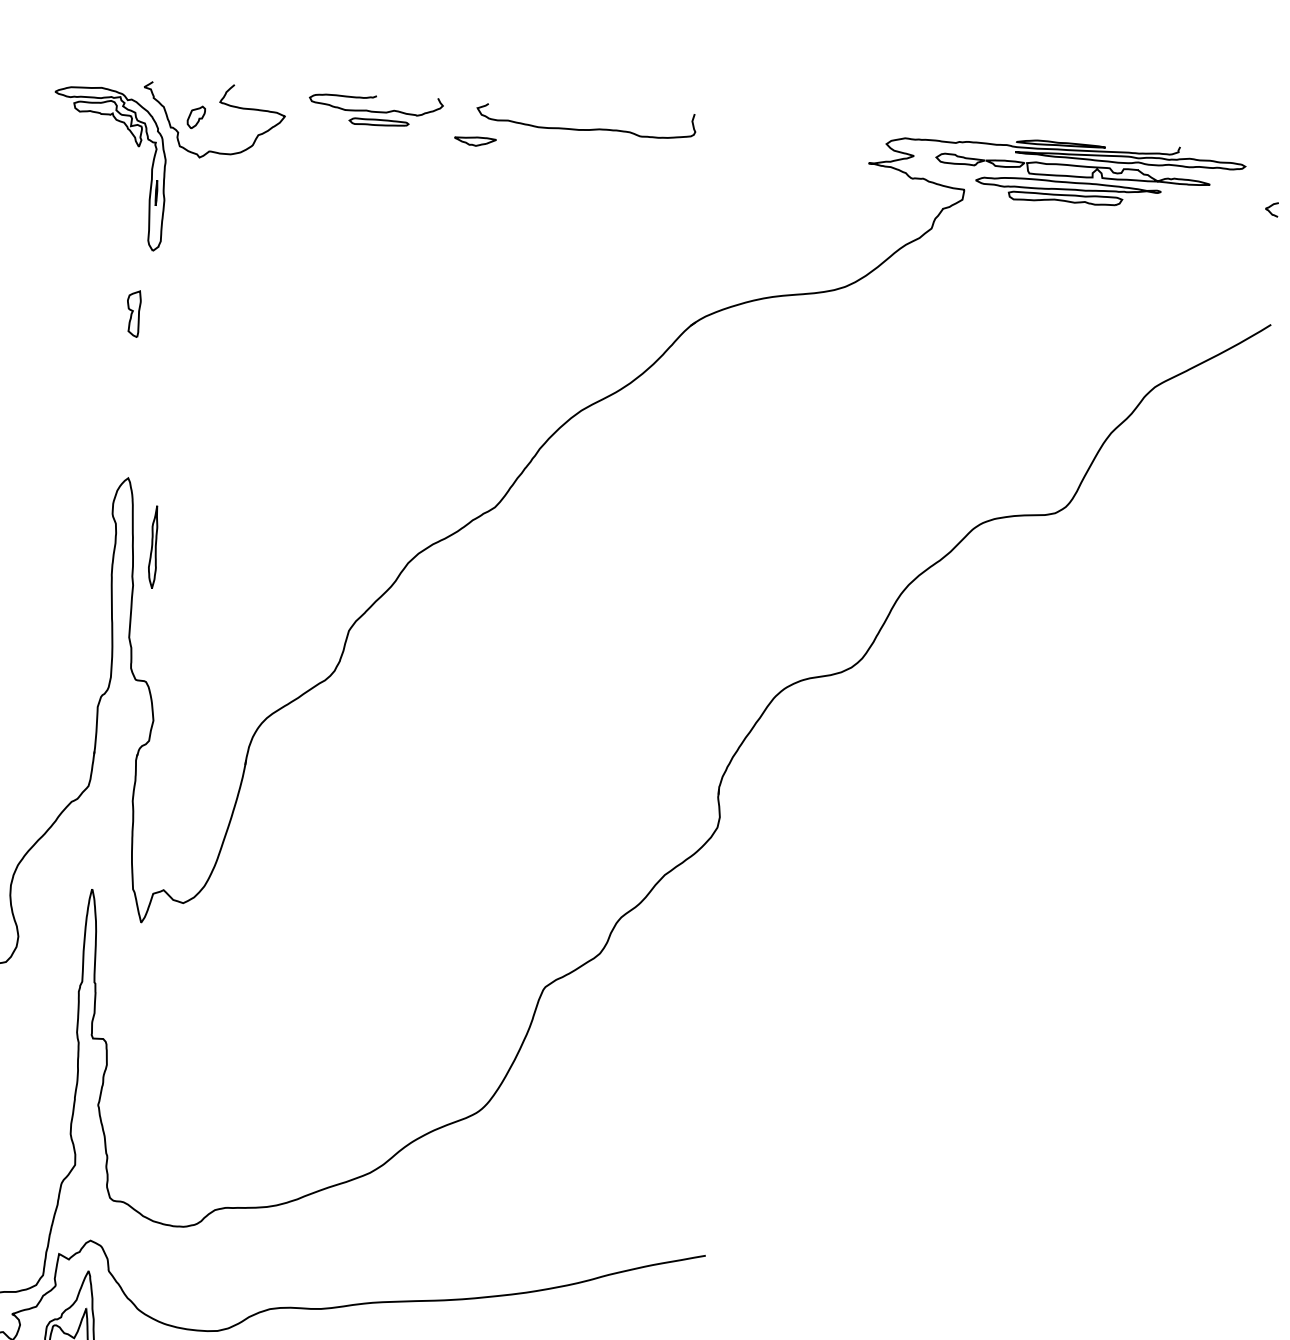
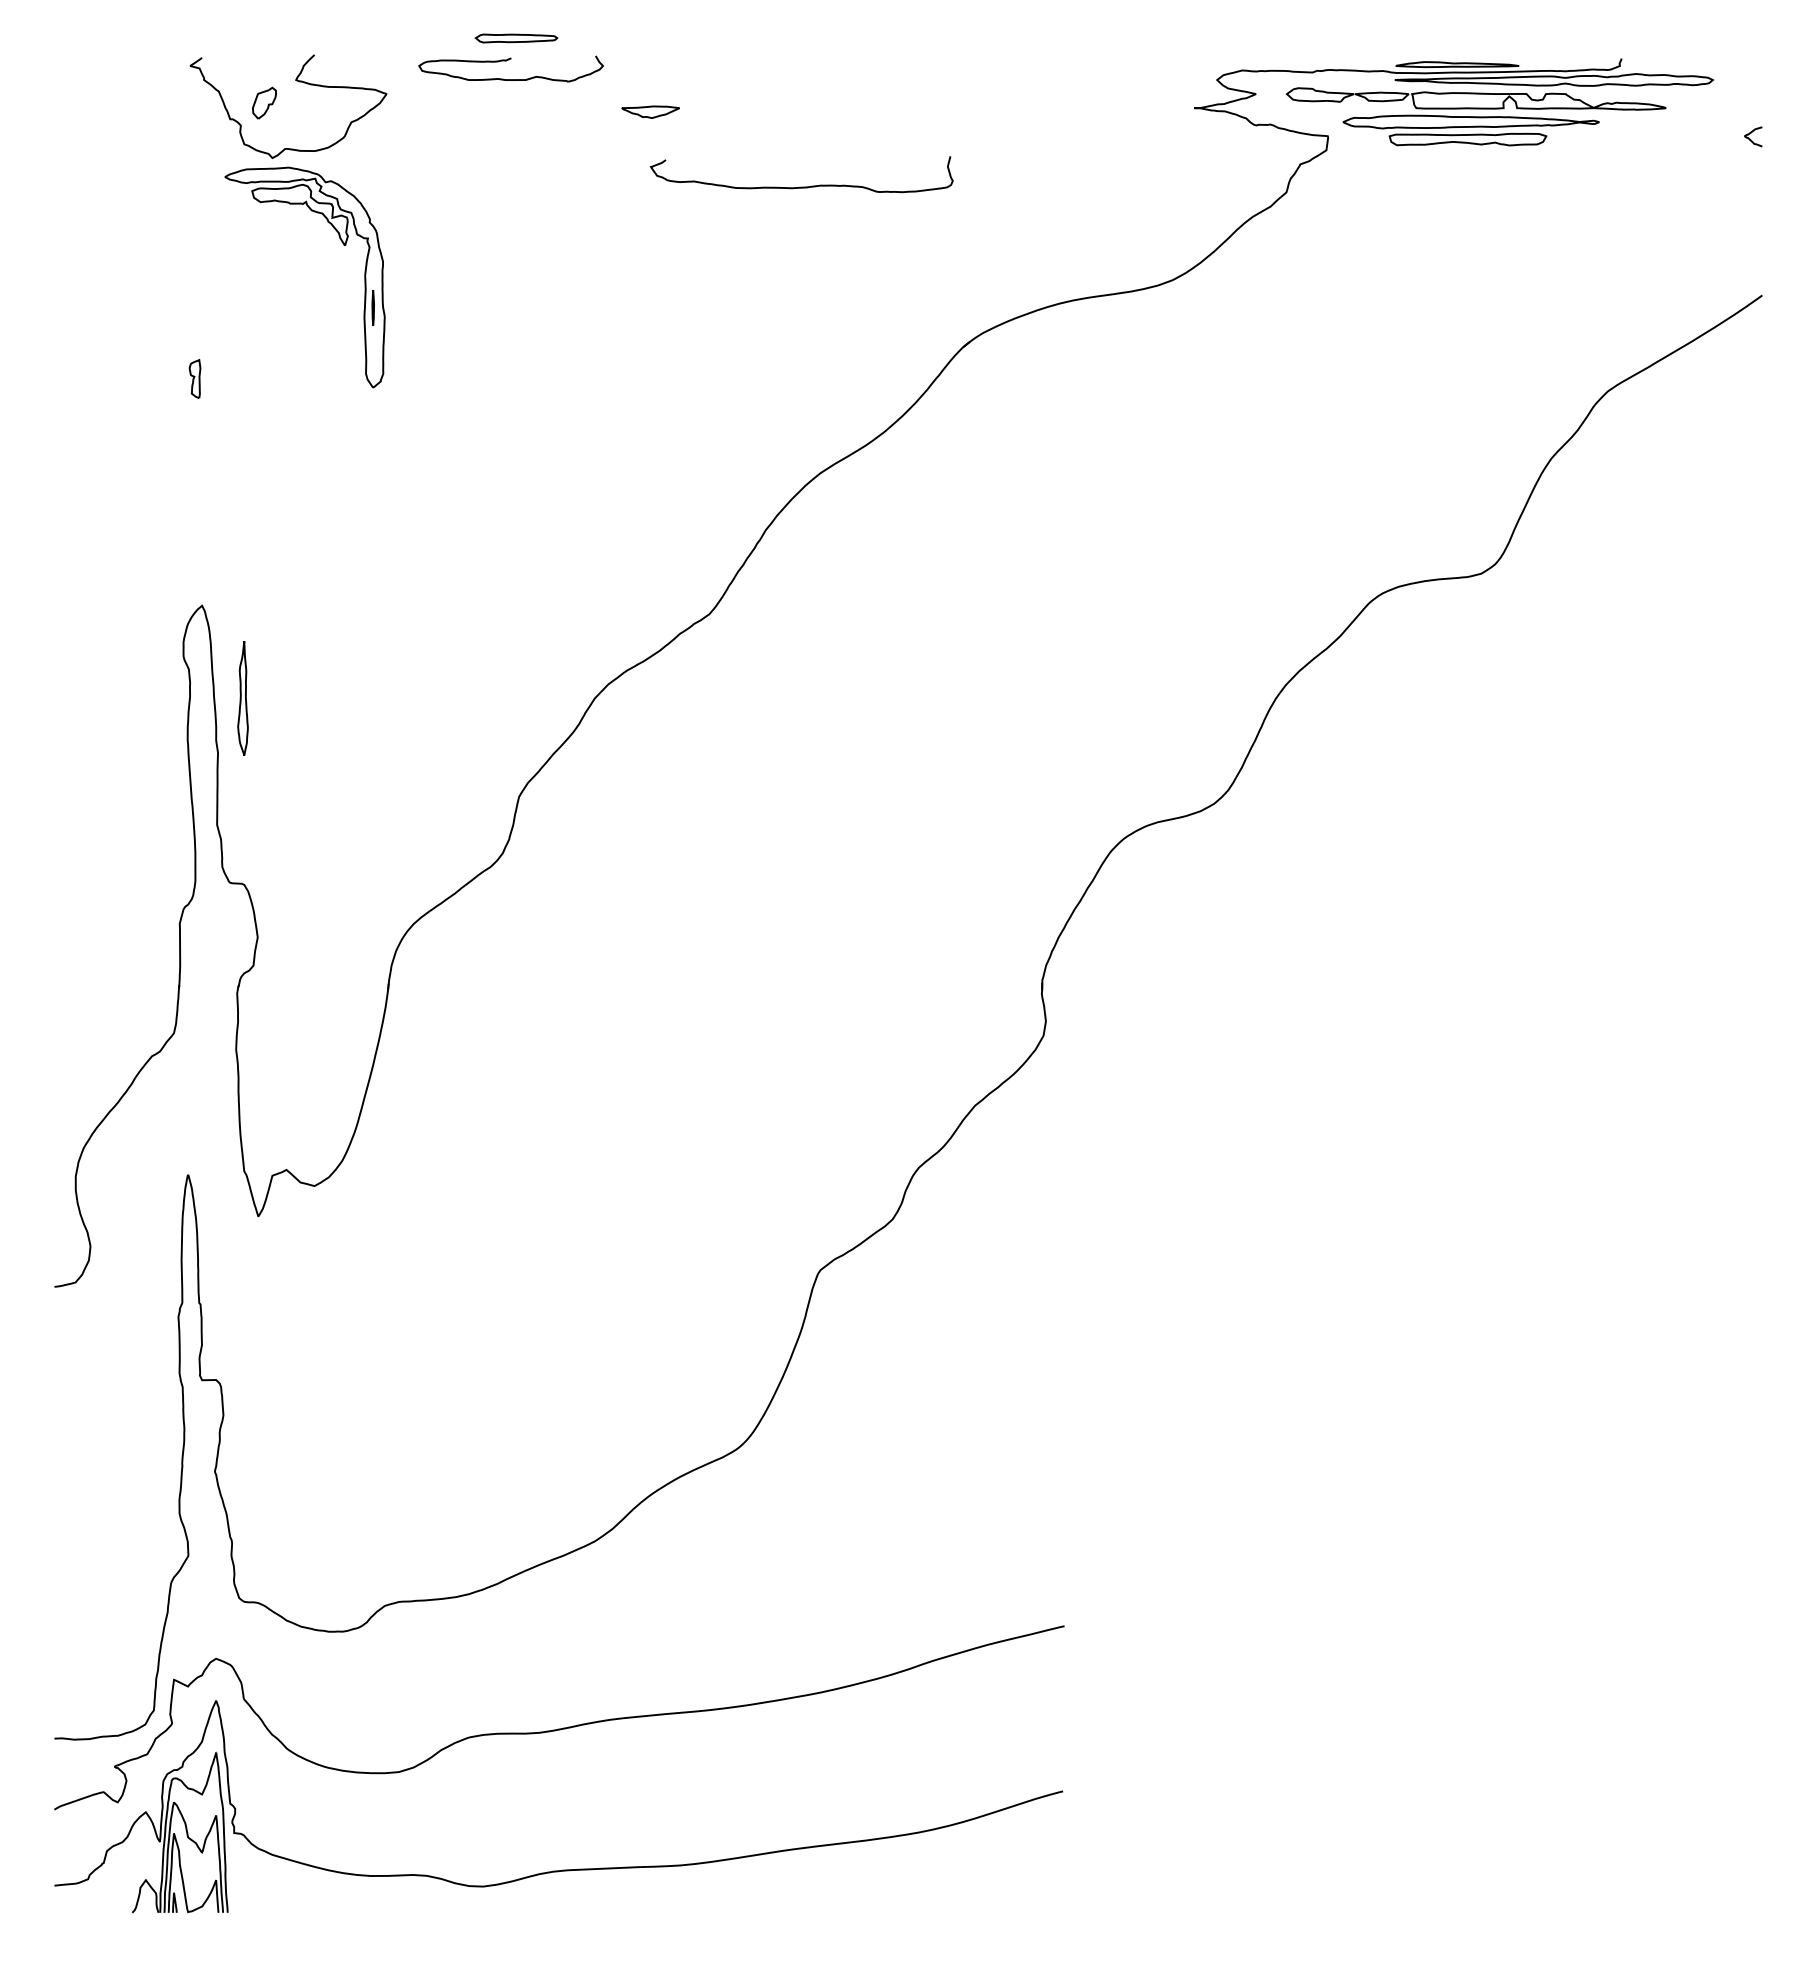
part: (379, 122) -> (516, 38), moved
curve: (585, 129) -> (801, 186), moved
part: (137, 146) -> (343, 245), moved
part: (133, 313) -> (194, 378), size x0.6

